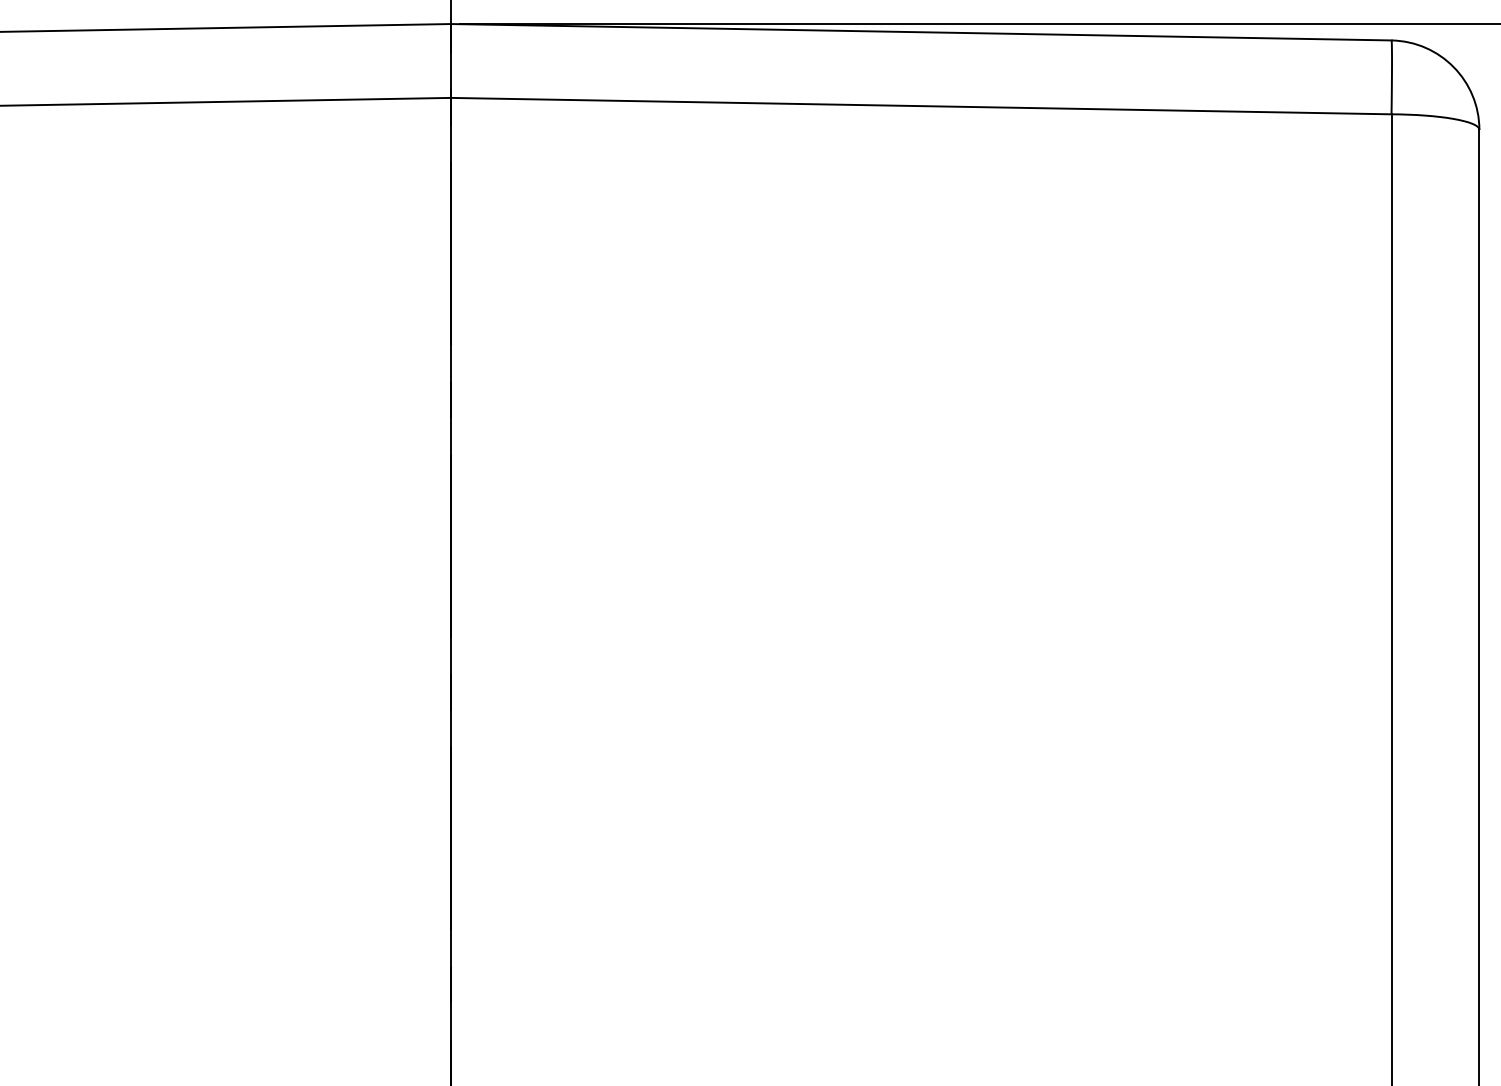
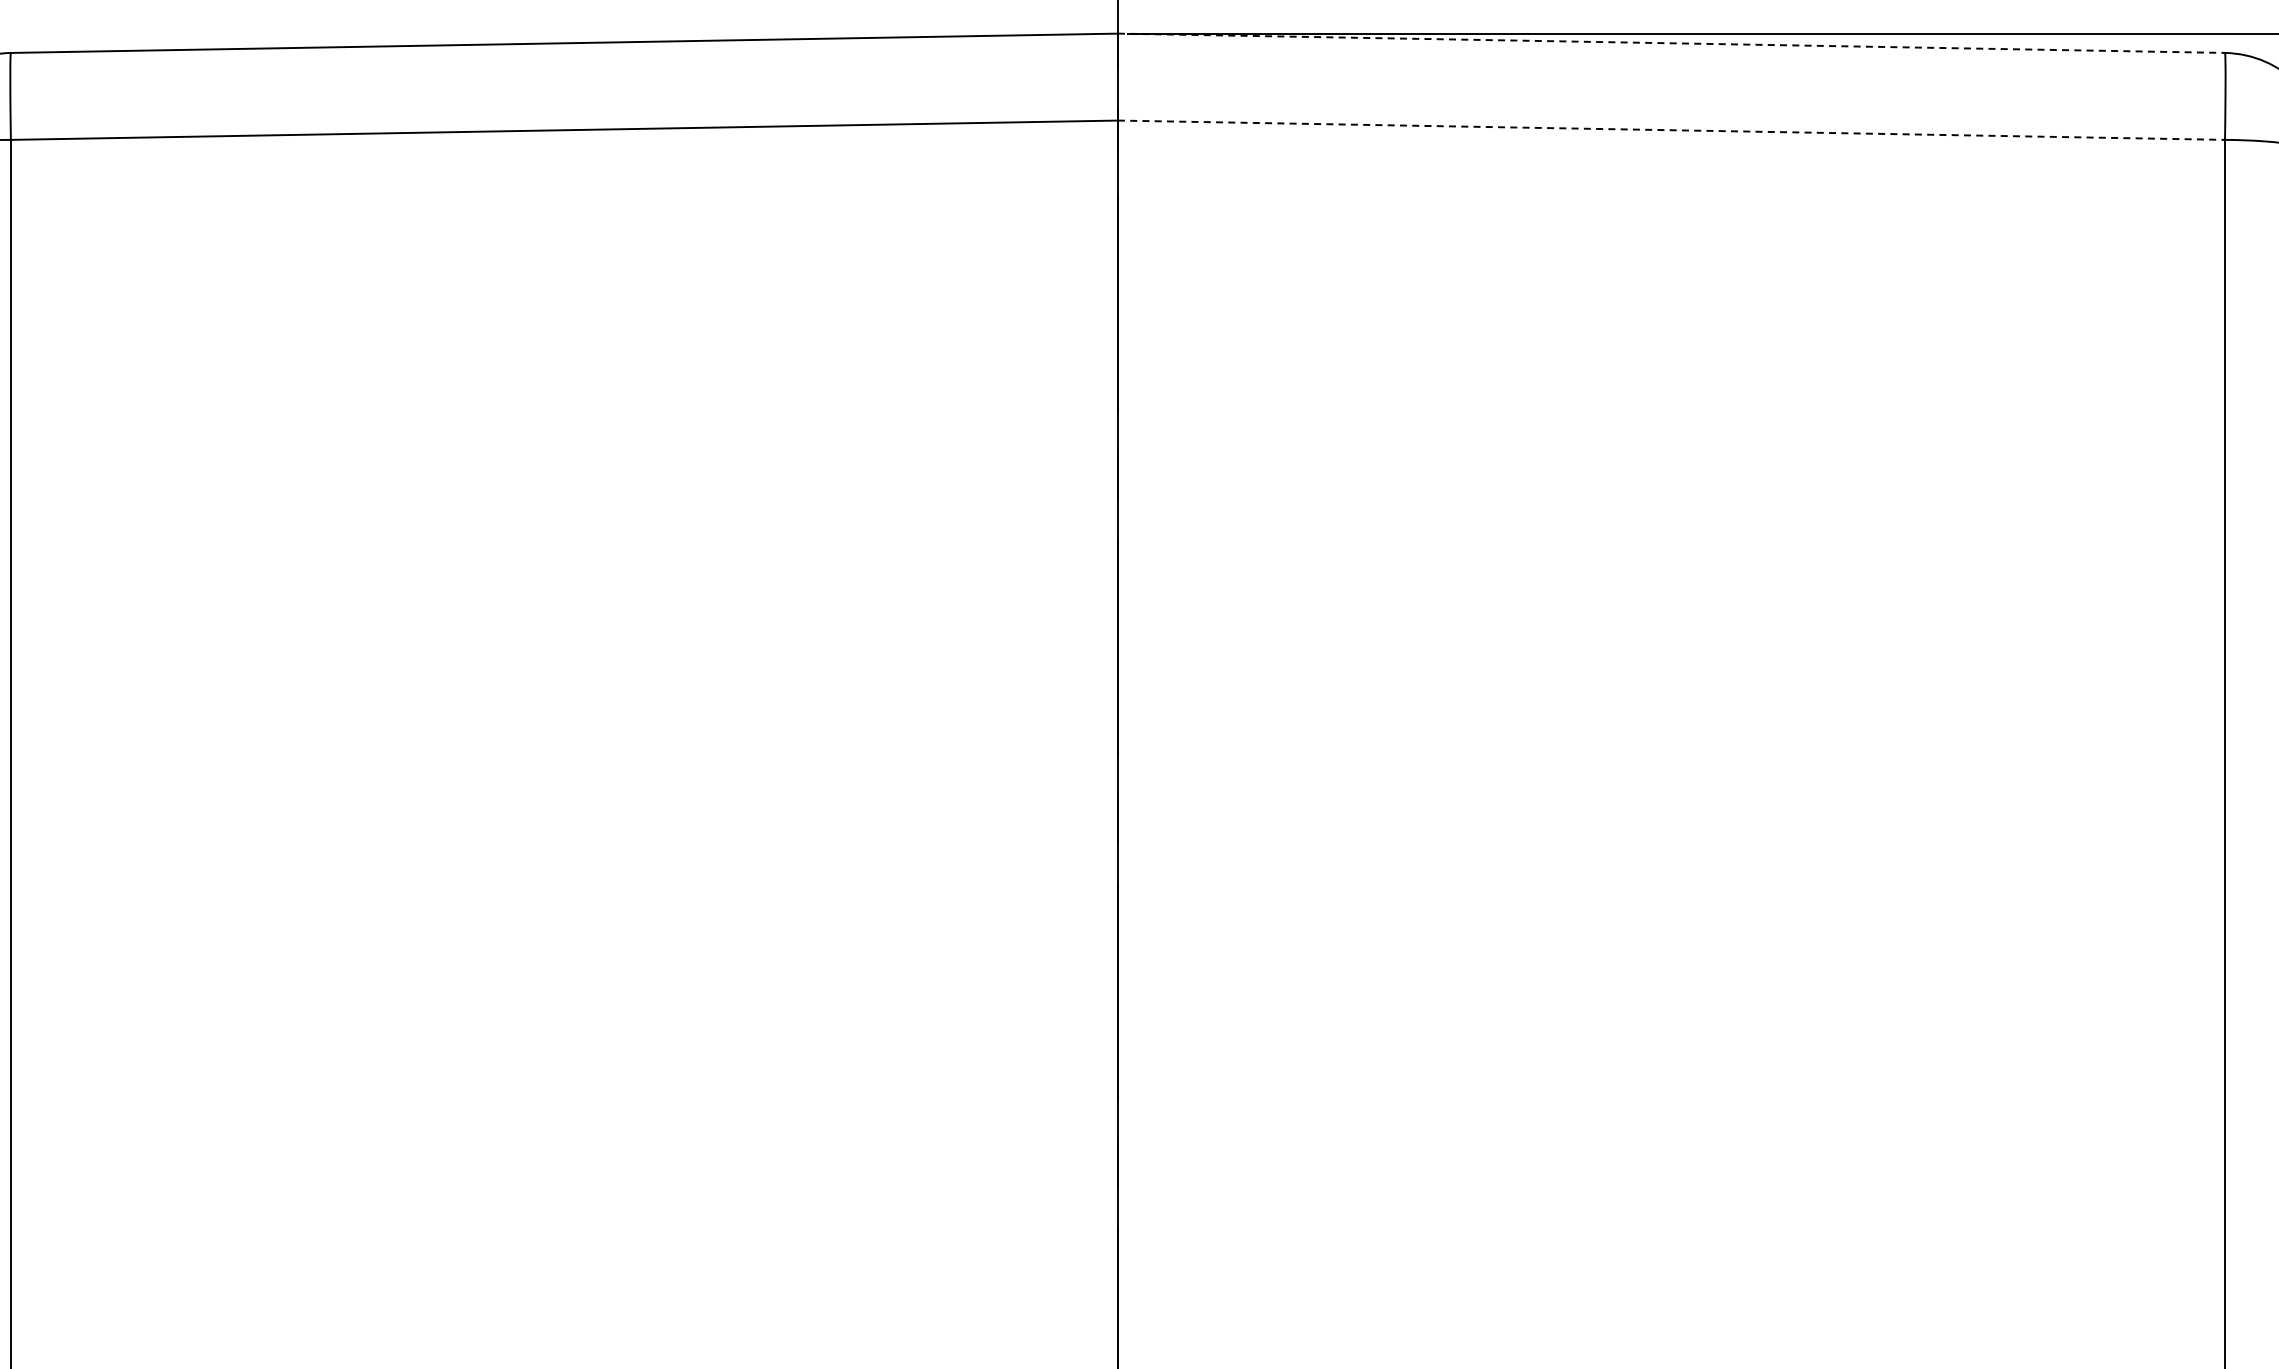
line: (921, 32) -> (1671, 43), solid -> dashed
line: (921, 106) -> (1671, 130), solid -> dashed

